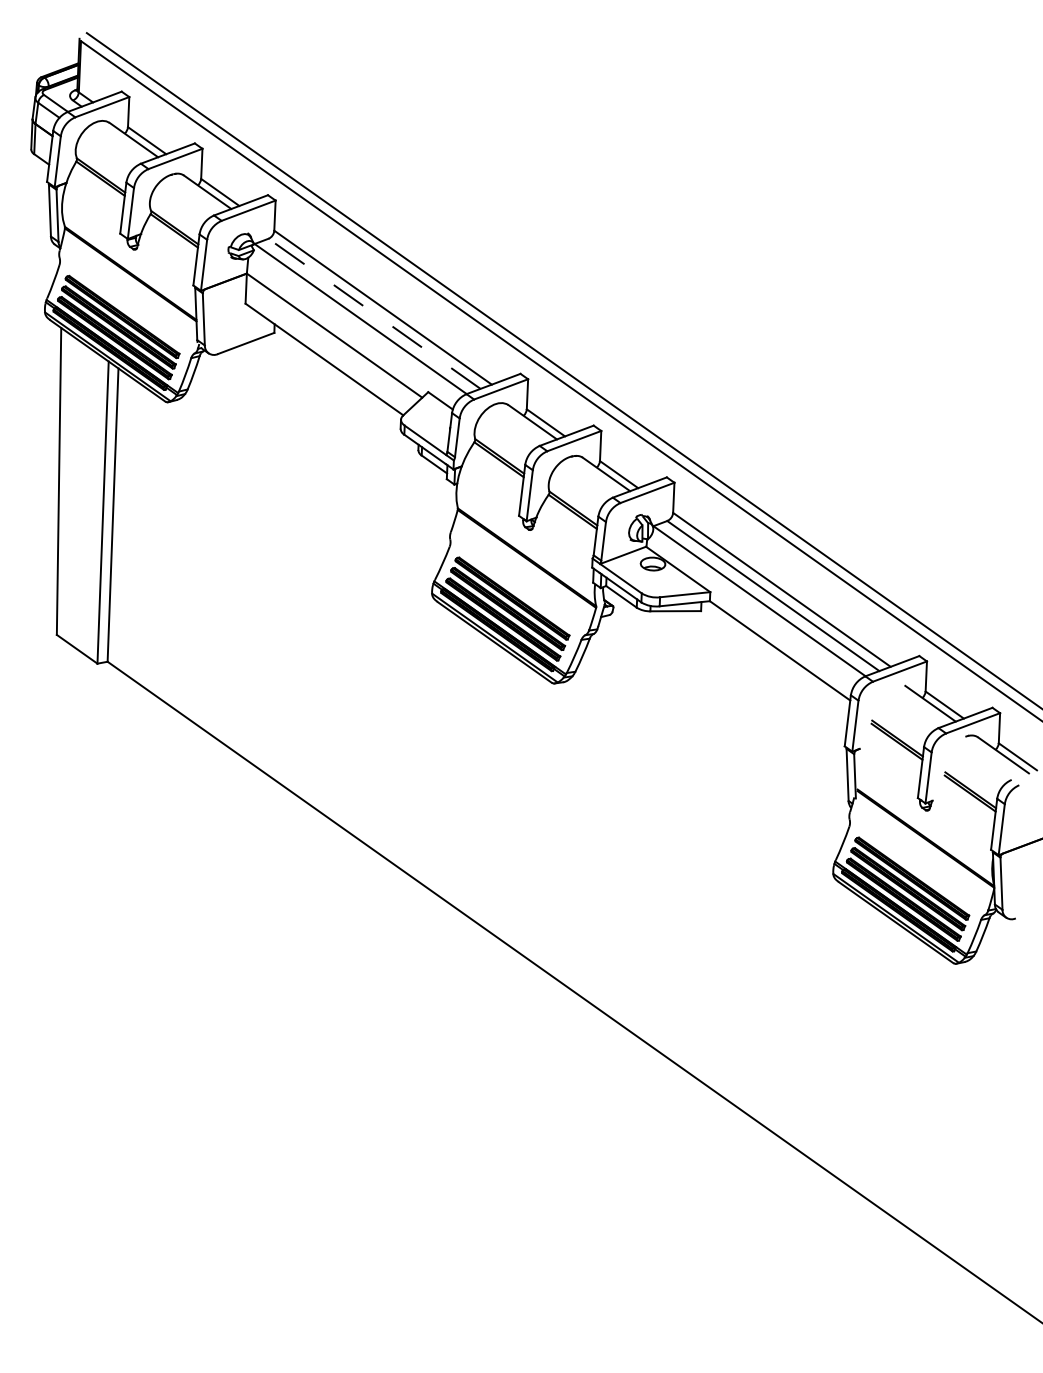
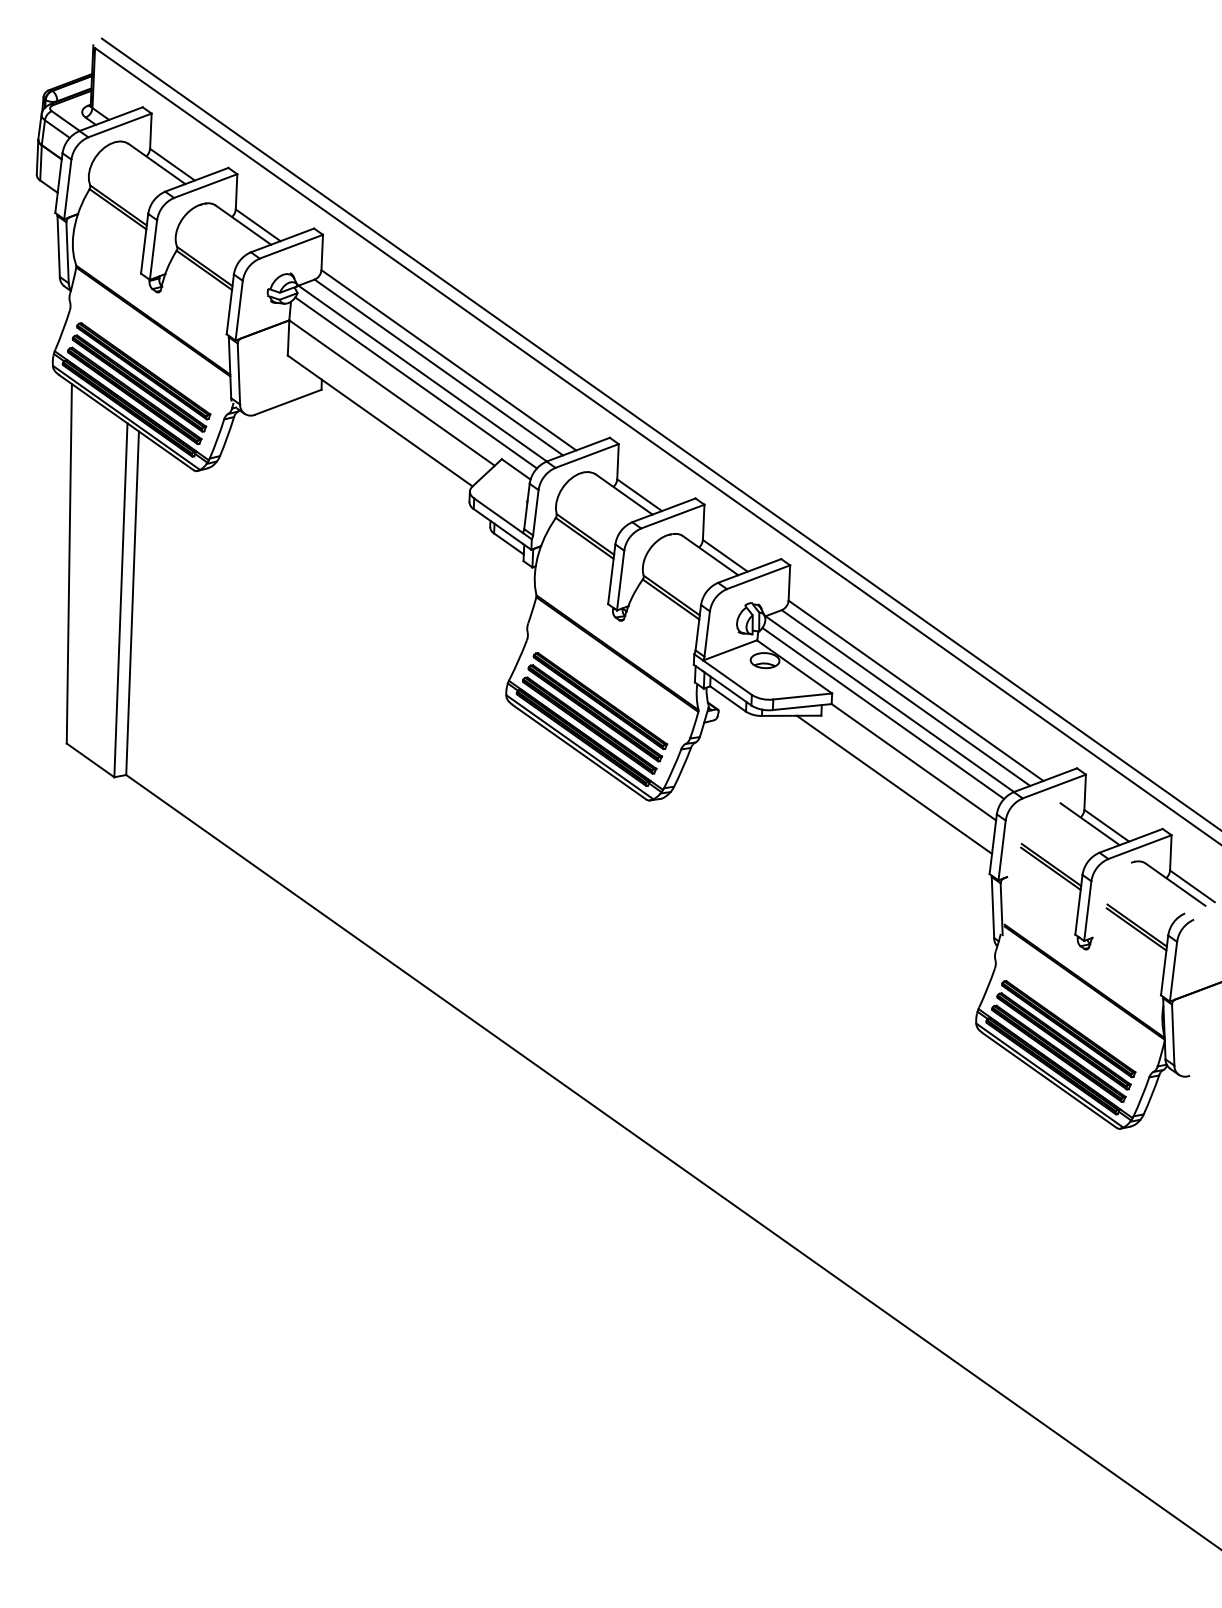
line: (374, 313) -> (438, 367), dashed -> solid
line: (355, 327) -> (416, 383), added
line: (753, 609) -> (882, 713), added
line: (763, 670) -> (894, 785), added

